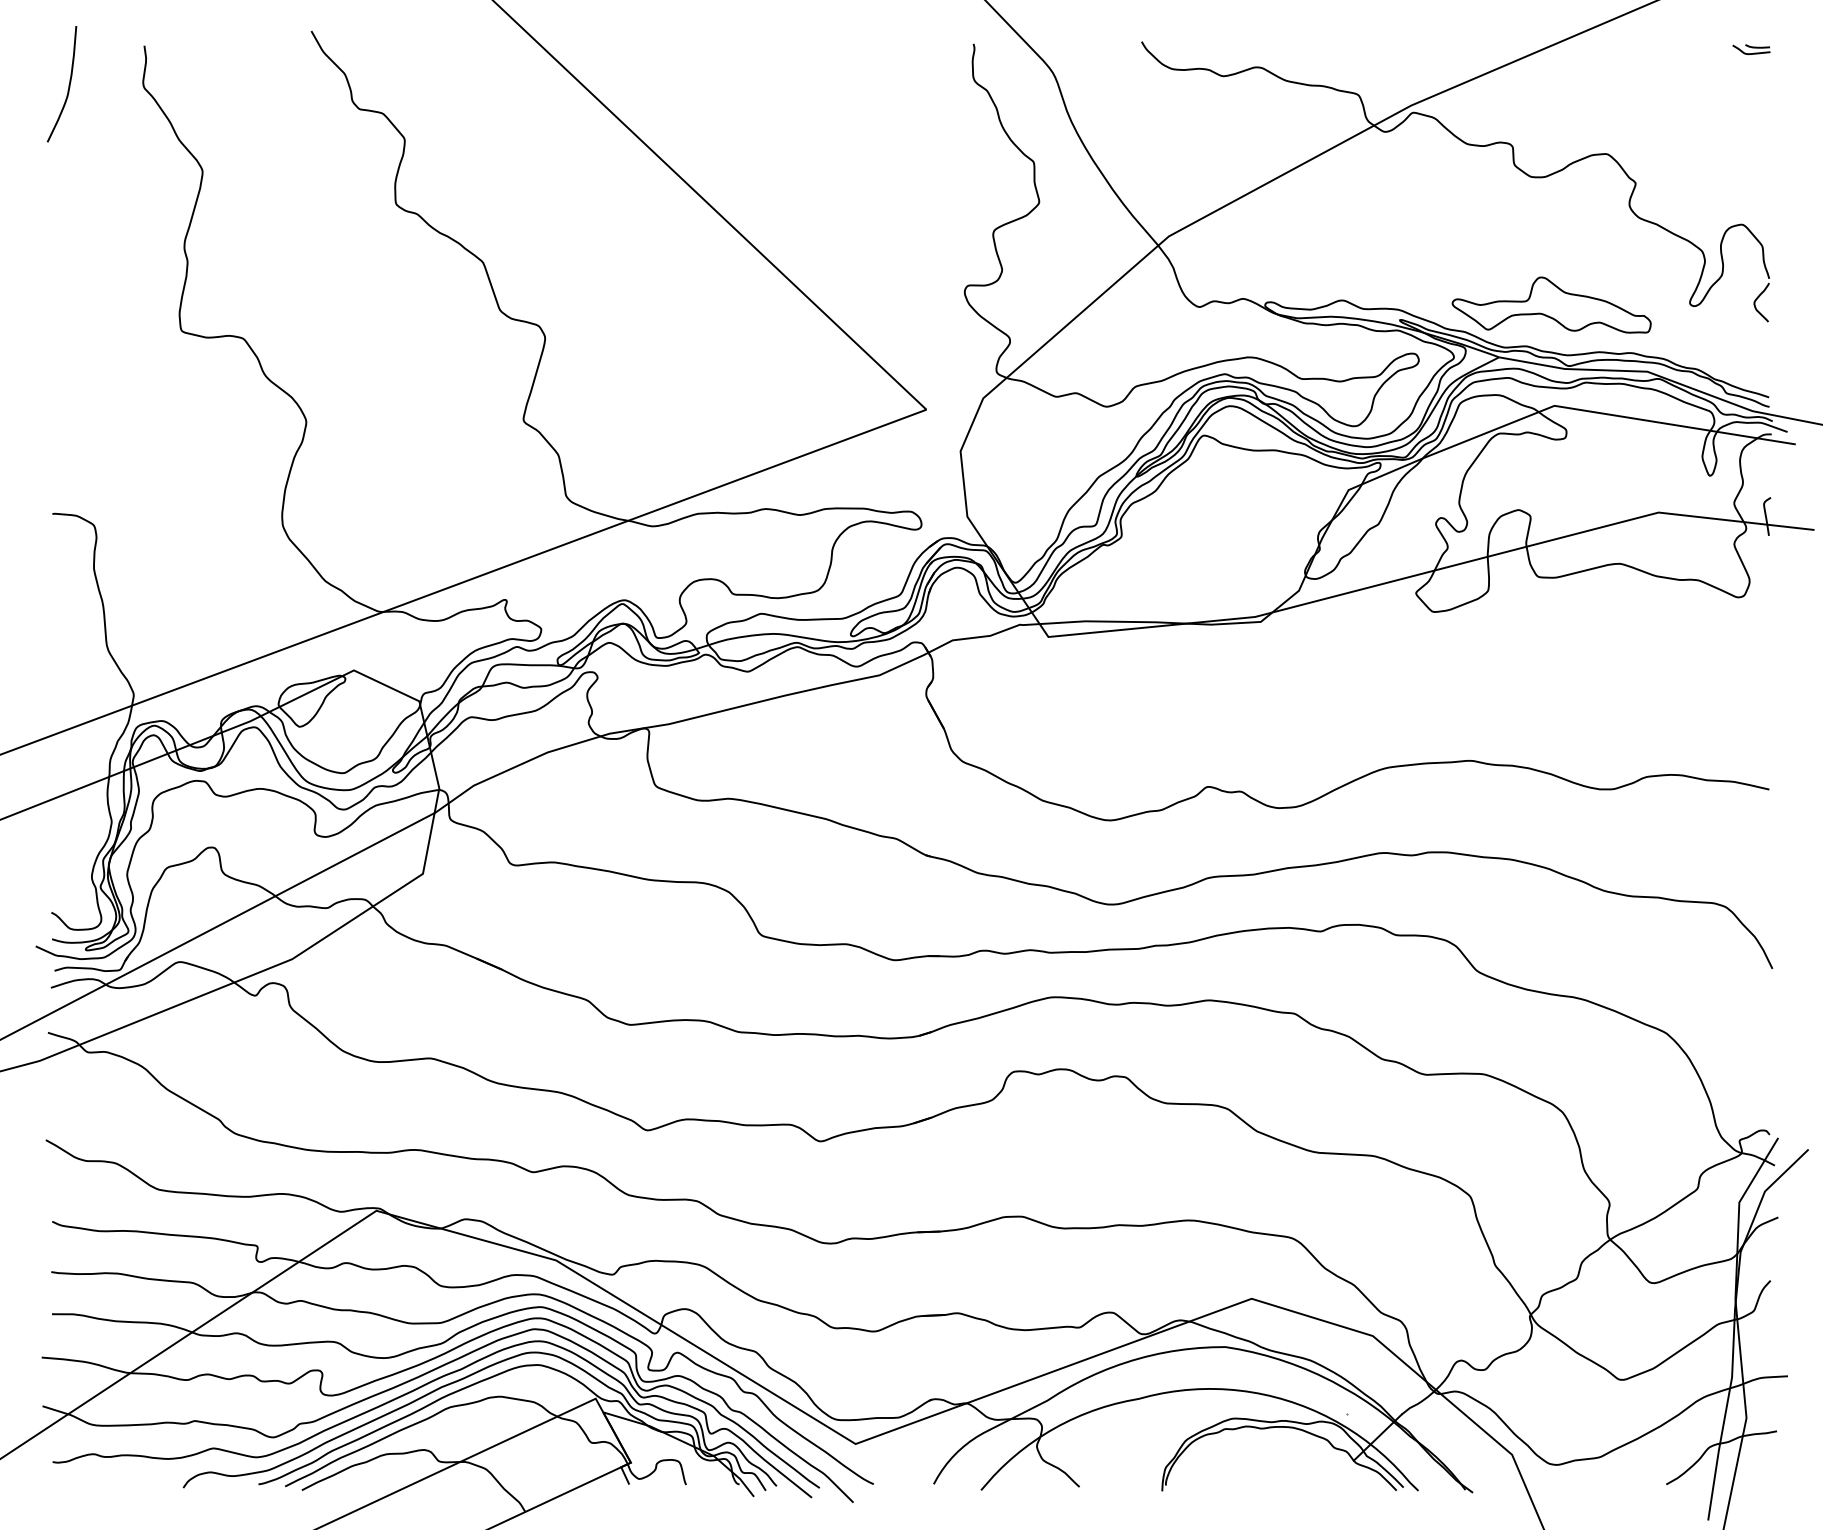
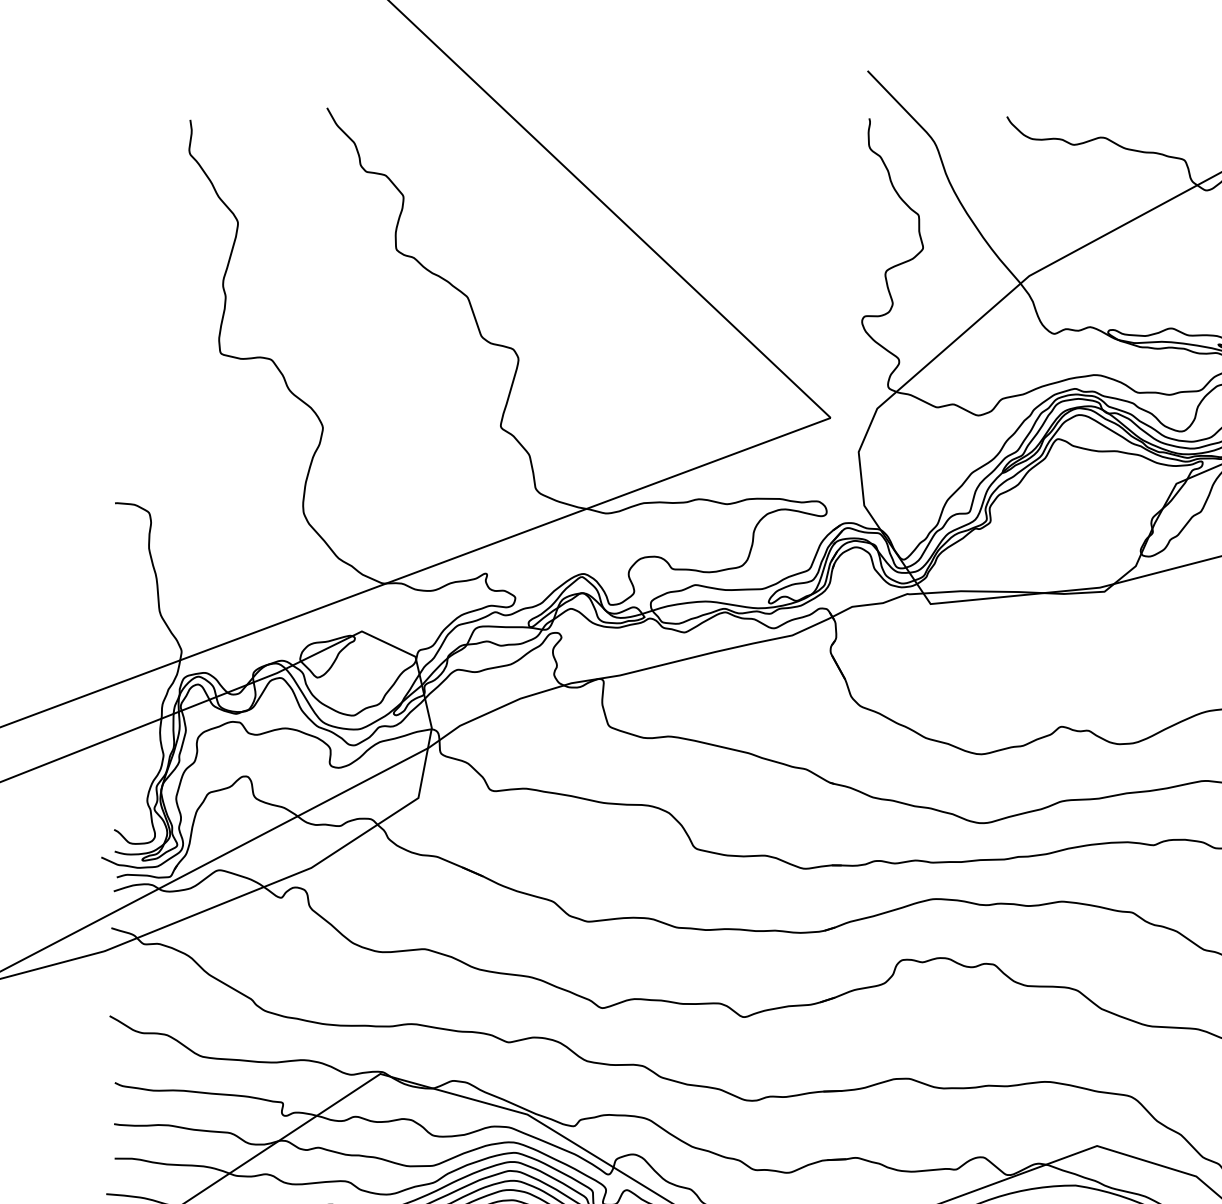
curve: (68, 84) -> (128, 151), removed

